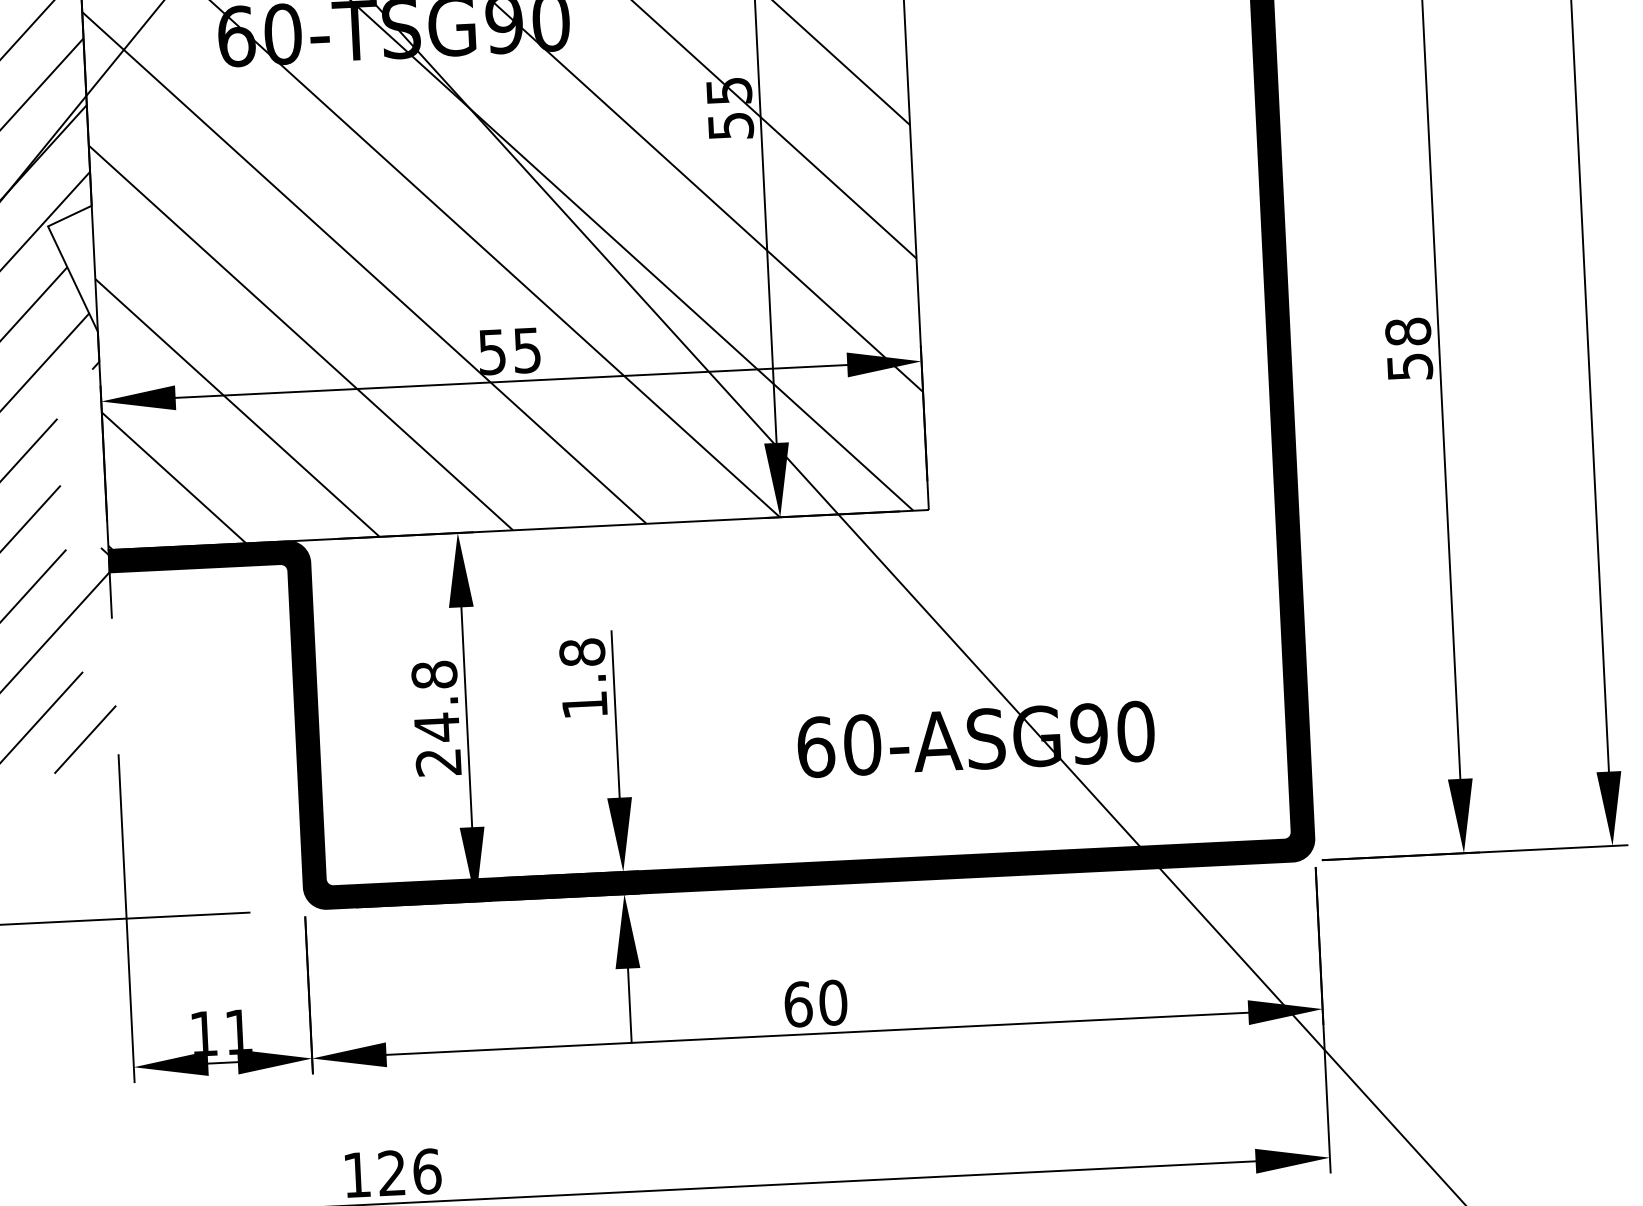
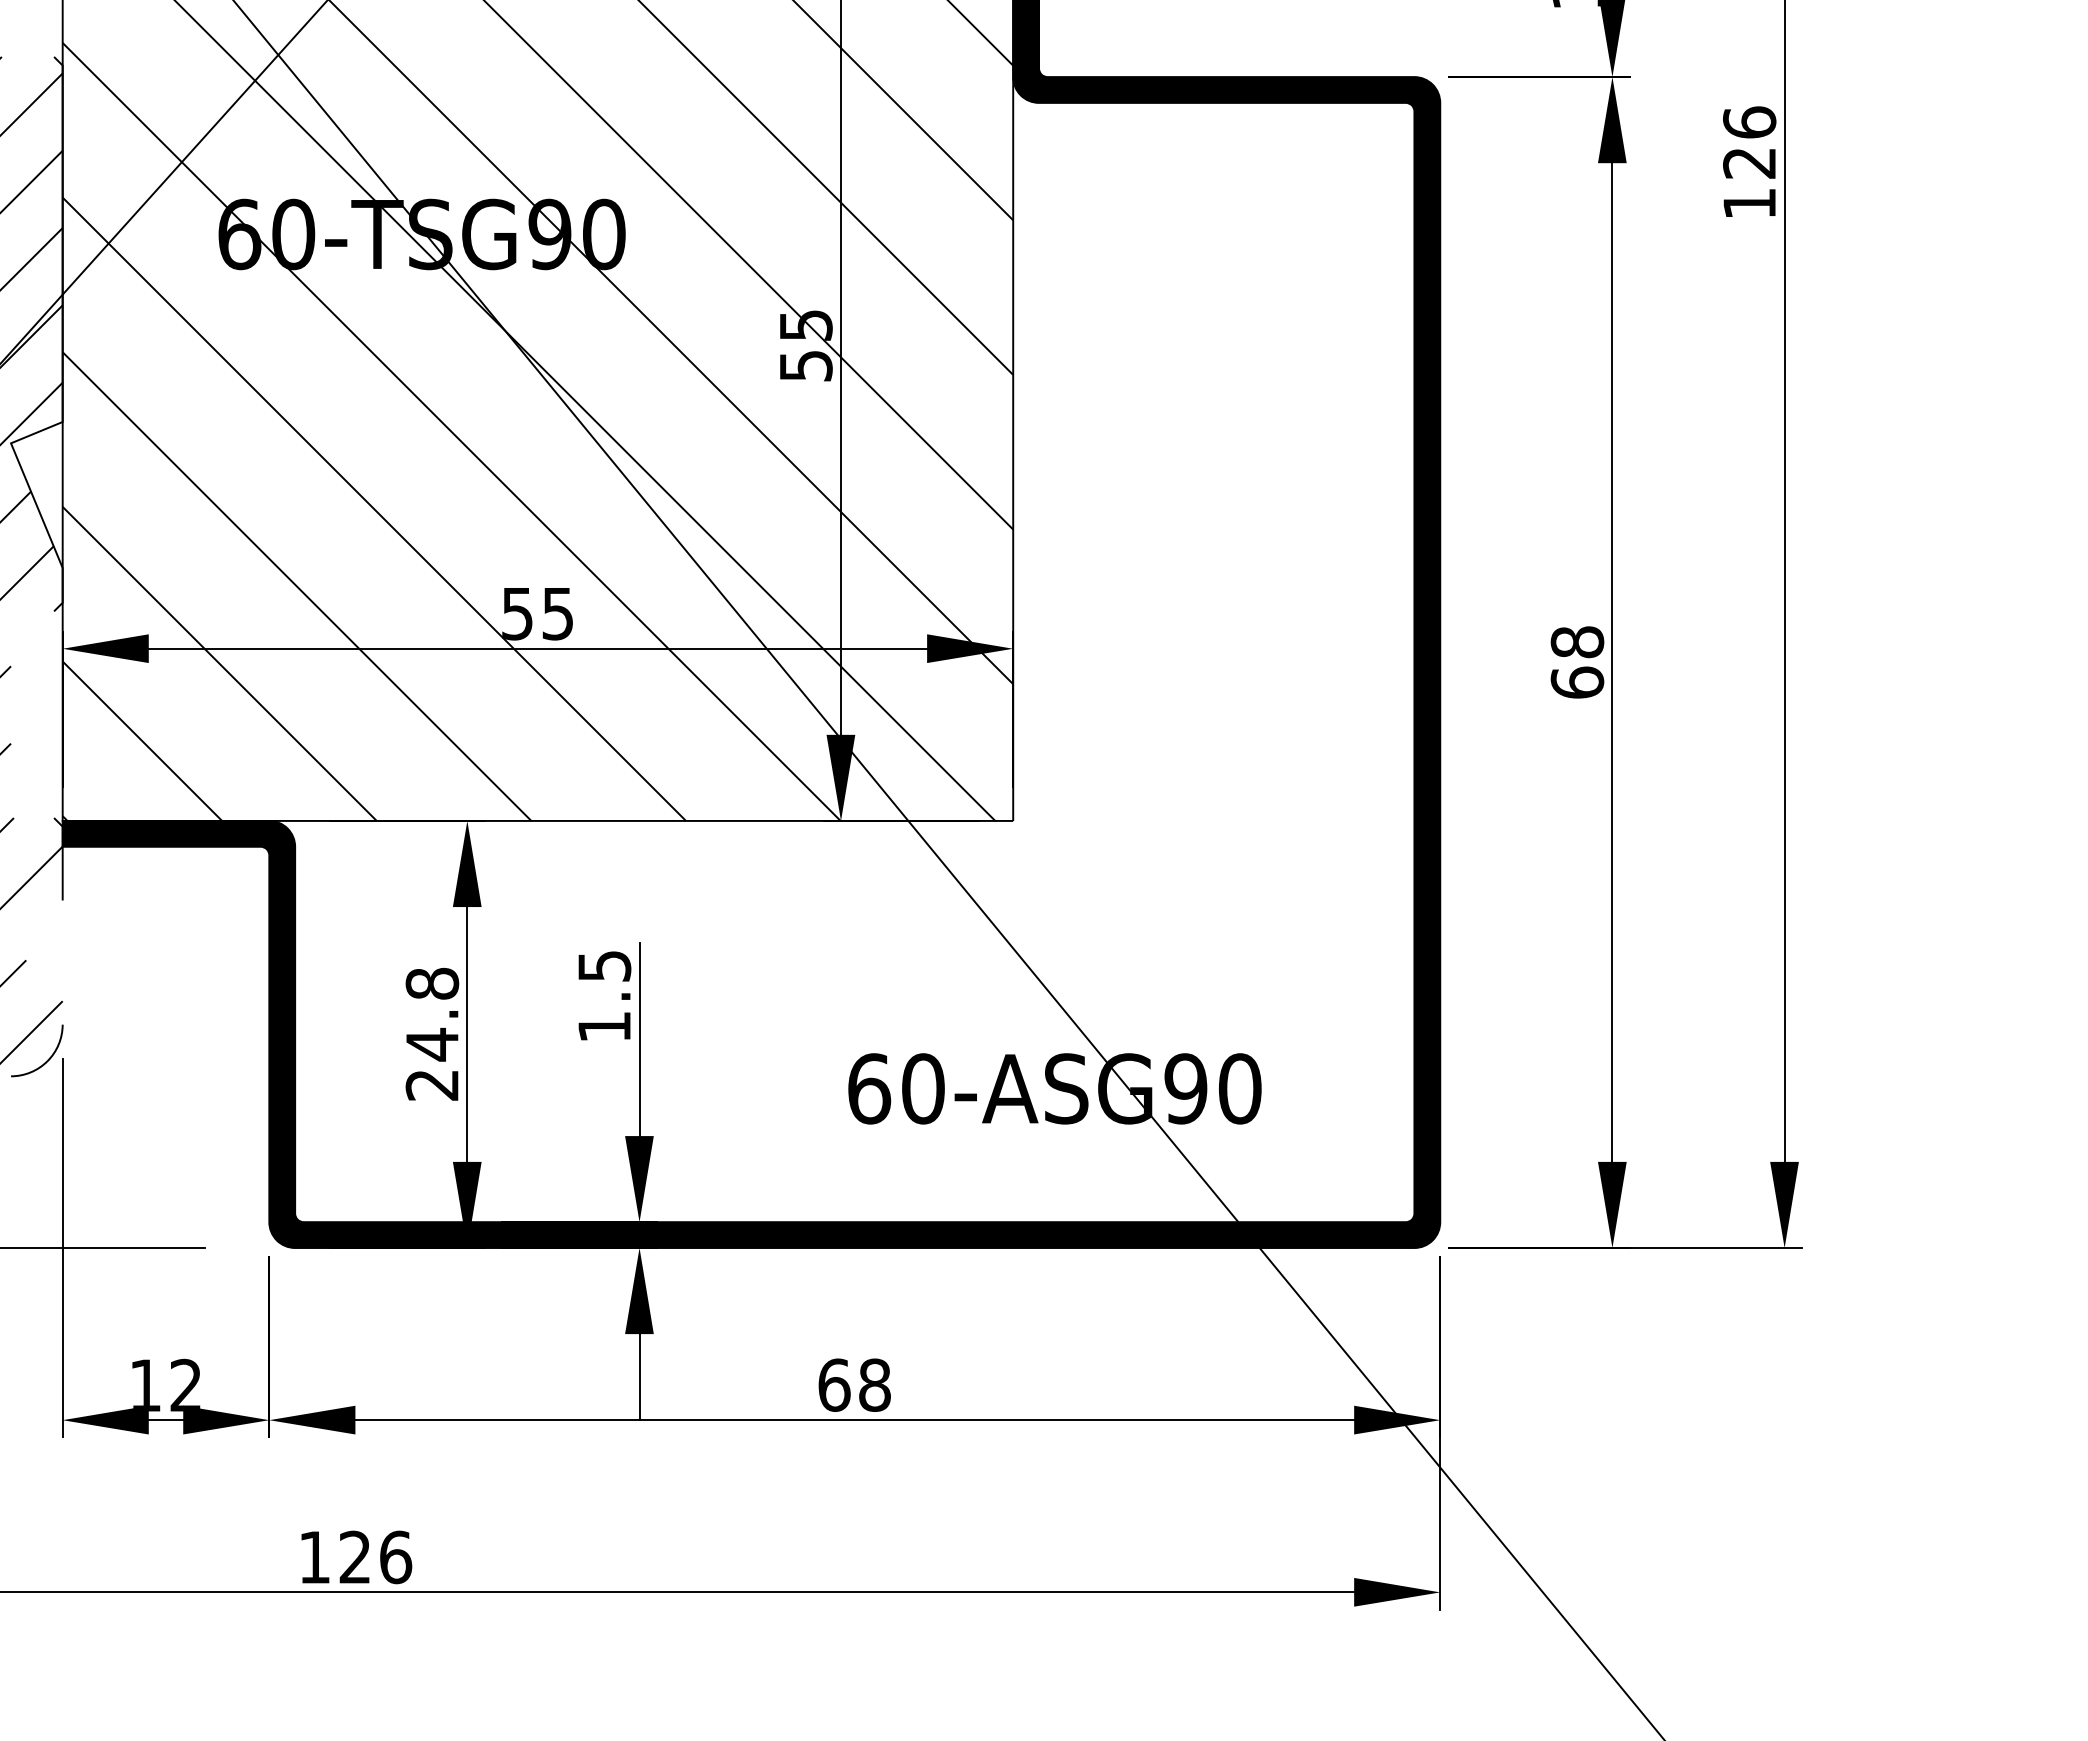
text: (1409, 366) -> (1577, 682), 58 -> 68
text: (582, 652) -> (604, 966), 1.8 -> 1.5
curve: (105, 756) -> (47, 1059), added
text: (833, 1002) -> (875, 1384), 60 -> 68
text: (238, 1031) -> (185, 1384), 11 -> 12

